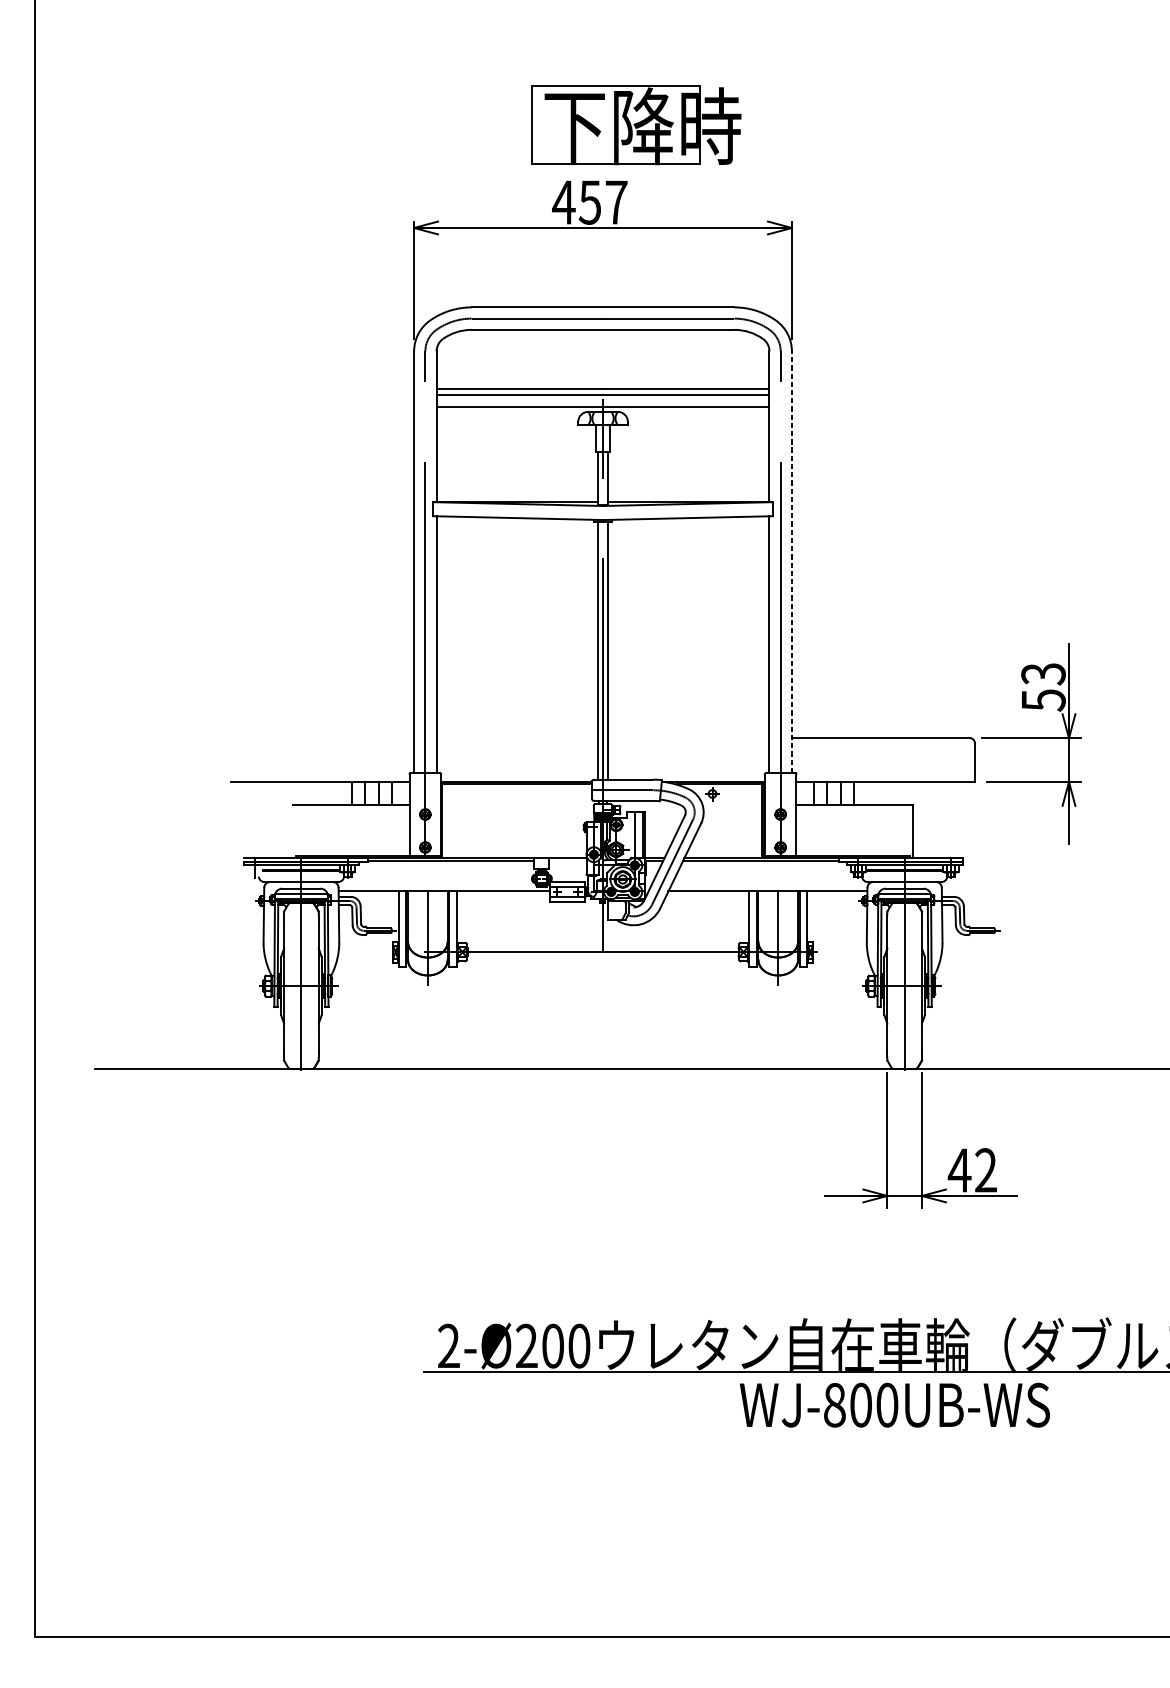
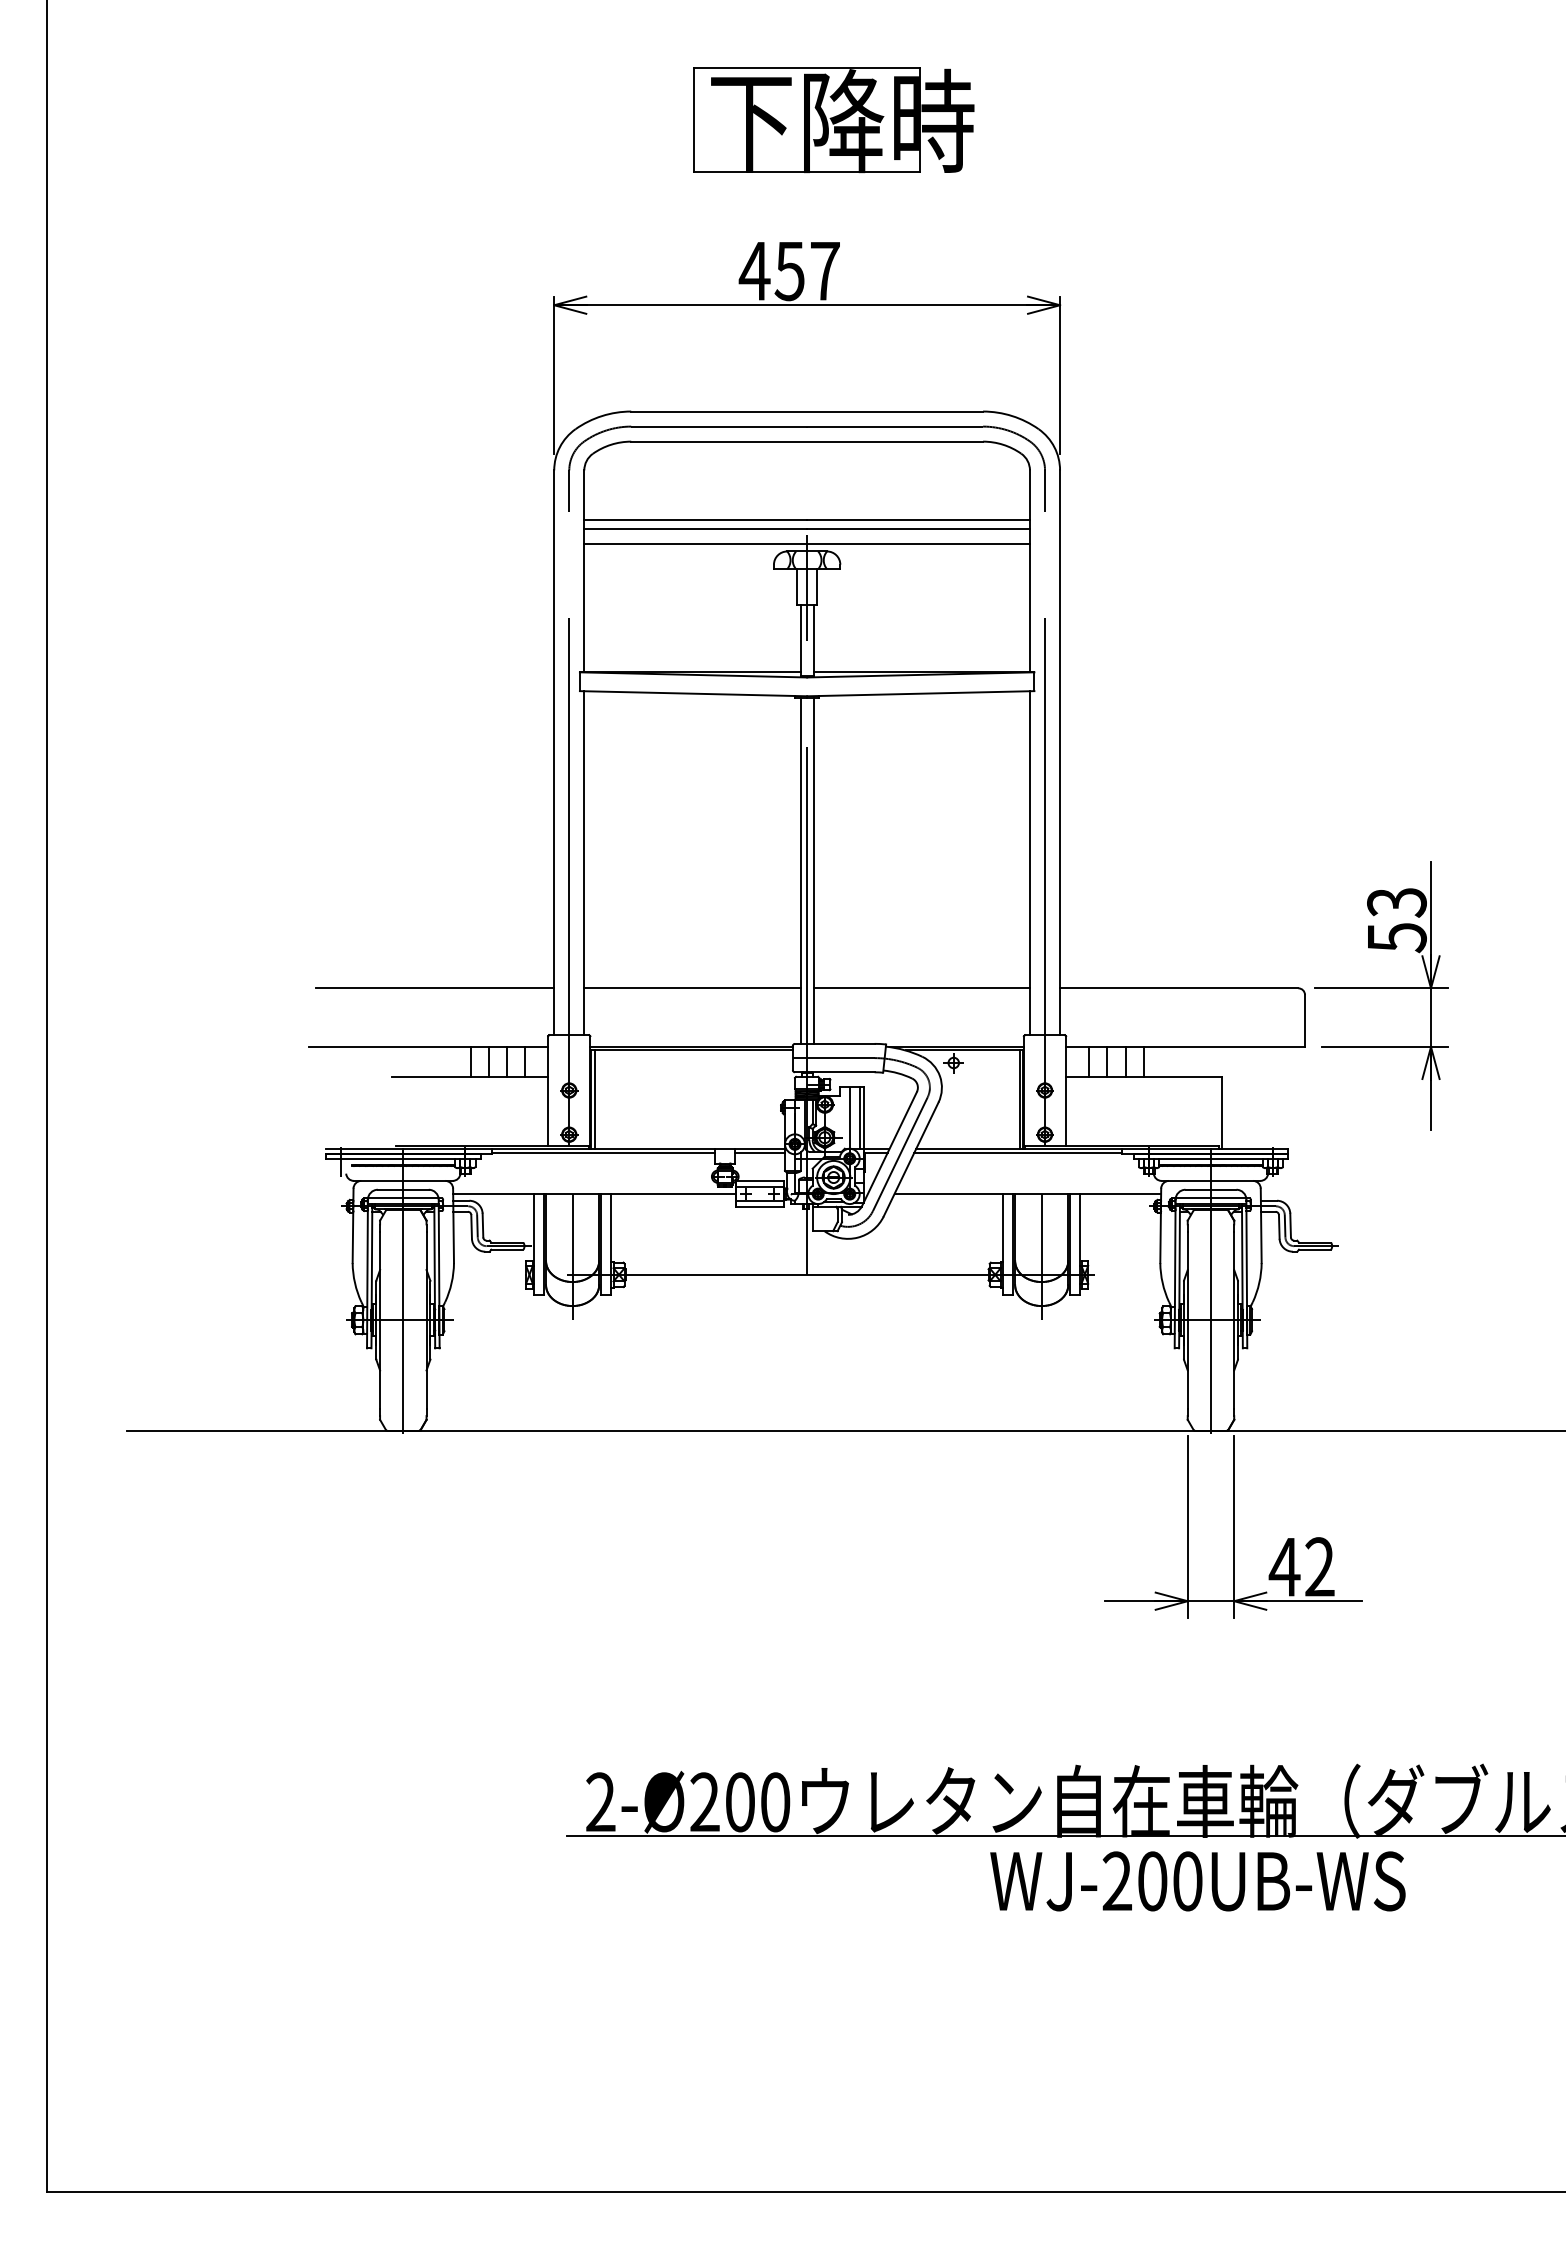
part: (636, 125) -> (833, 120), moved
line: (792, 562) -> (1060, 752), dashed -> solid
line: (324, 738) -> (434, 988), added
line: (517, 738) -> (692, 988), added
line: (688, 738) -> (921, 988), added
line: (444, 821) -> (594, 1099), added
line: (568, 860) -> (760, 1152), added
text: (834, 1405) -> (1117, 1881), WJ-800UB-WS -> WJ-200UB-WS

